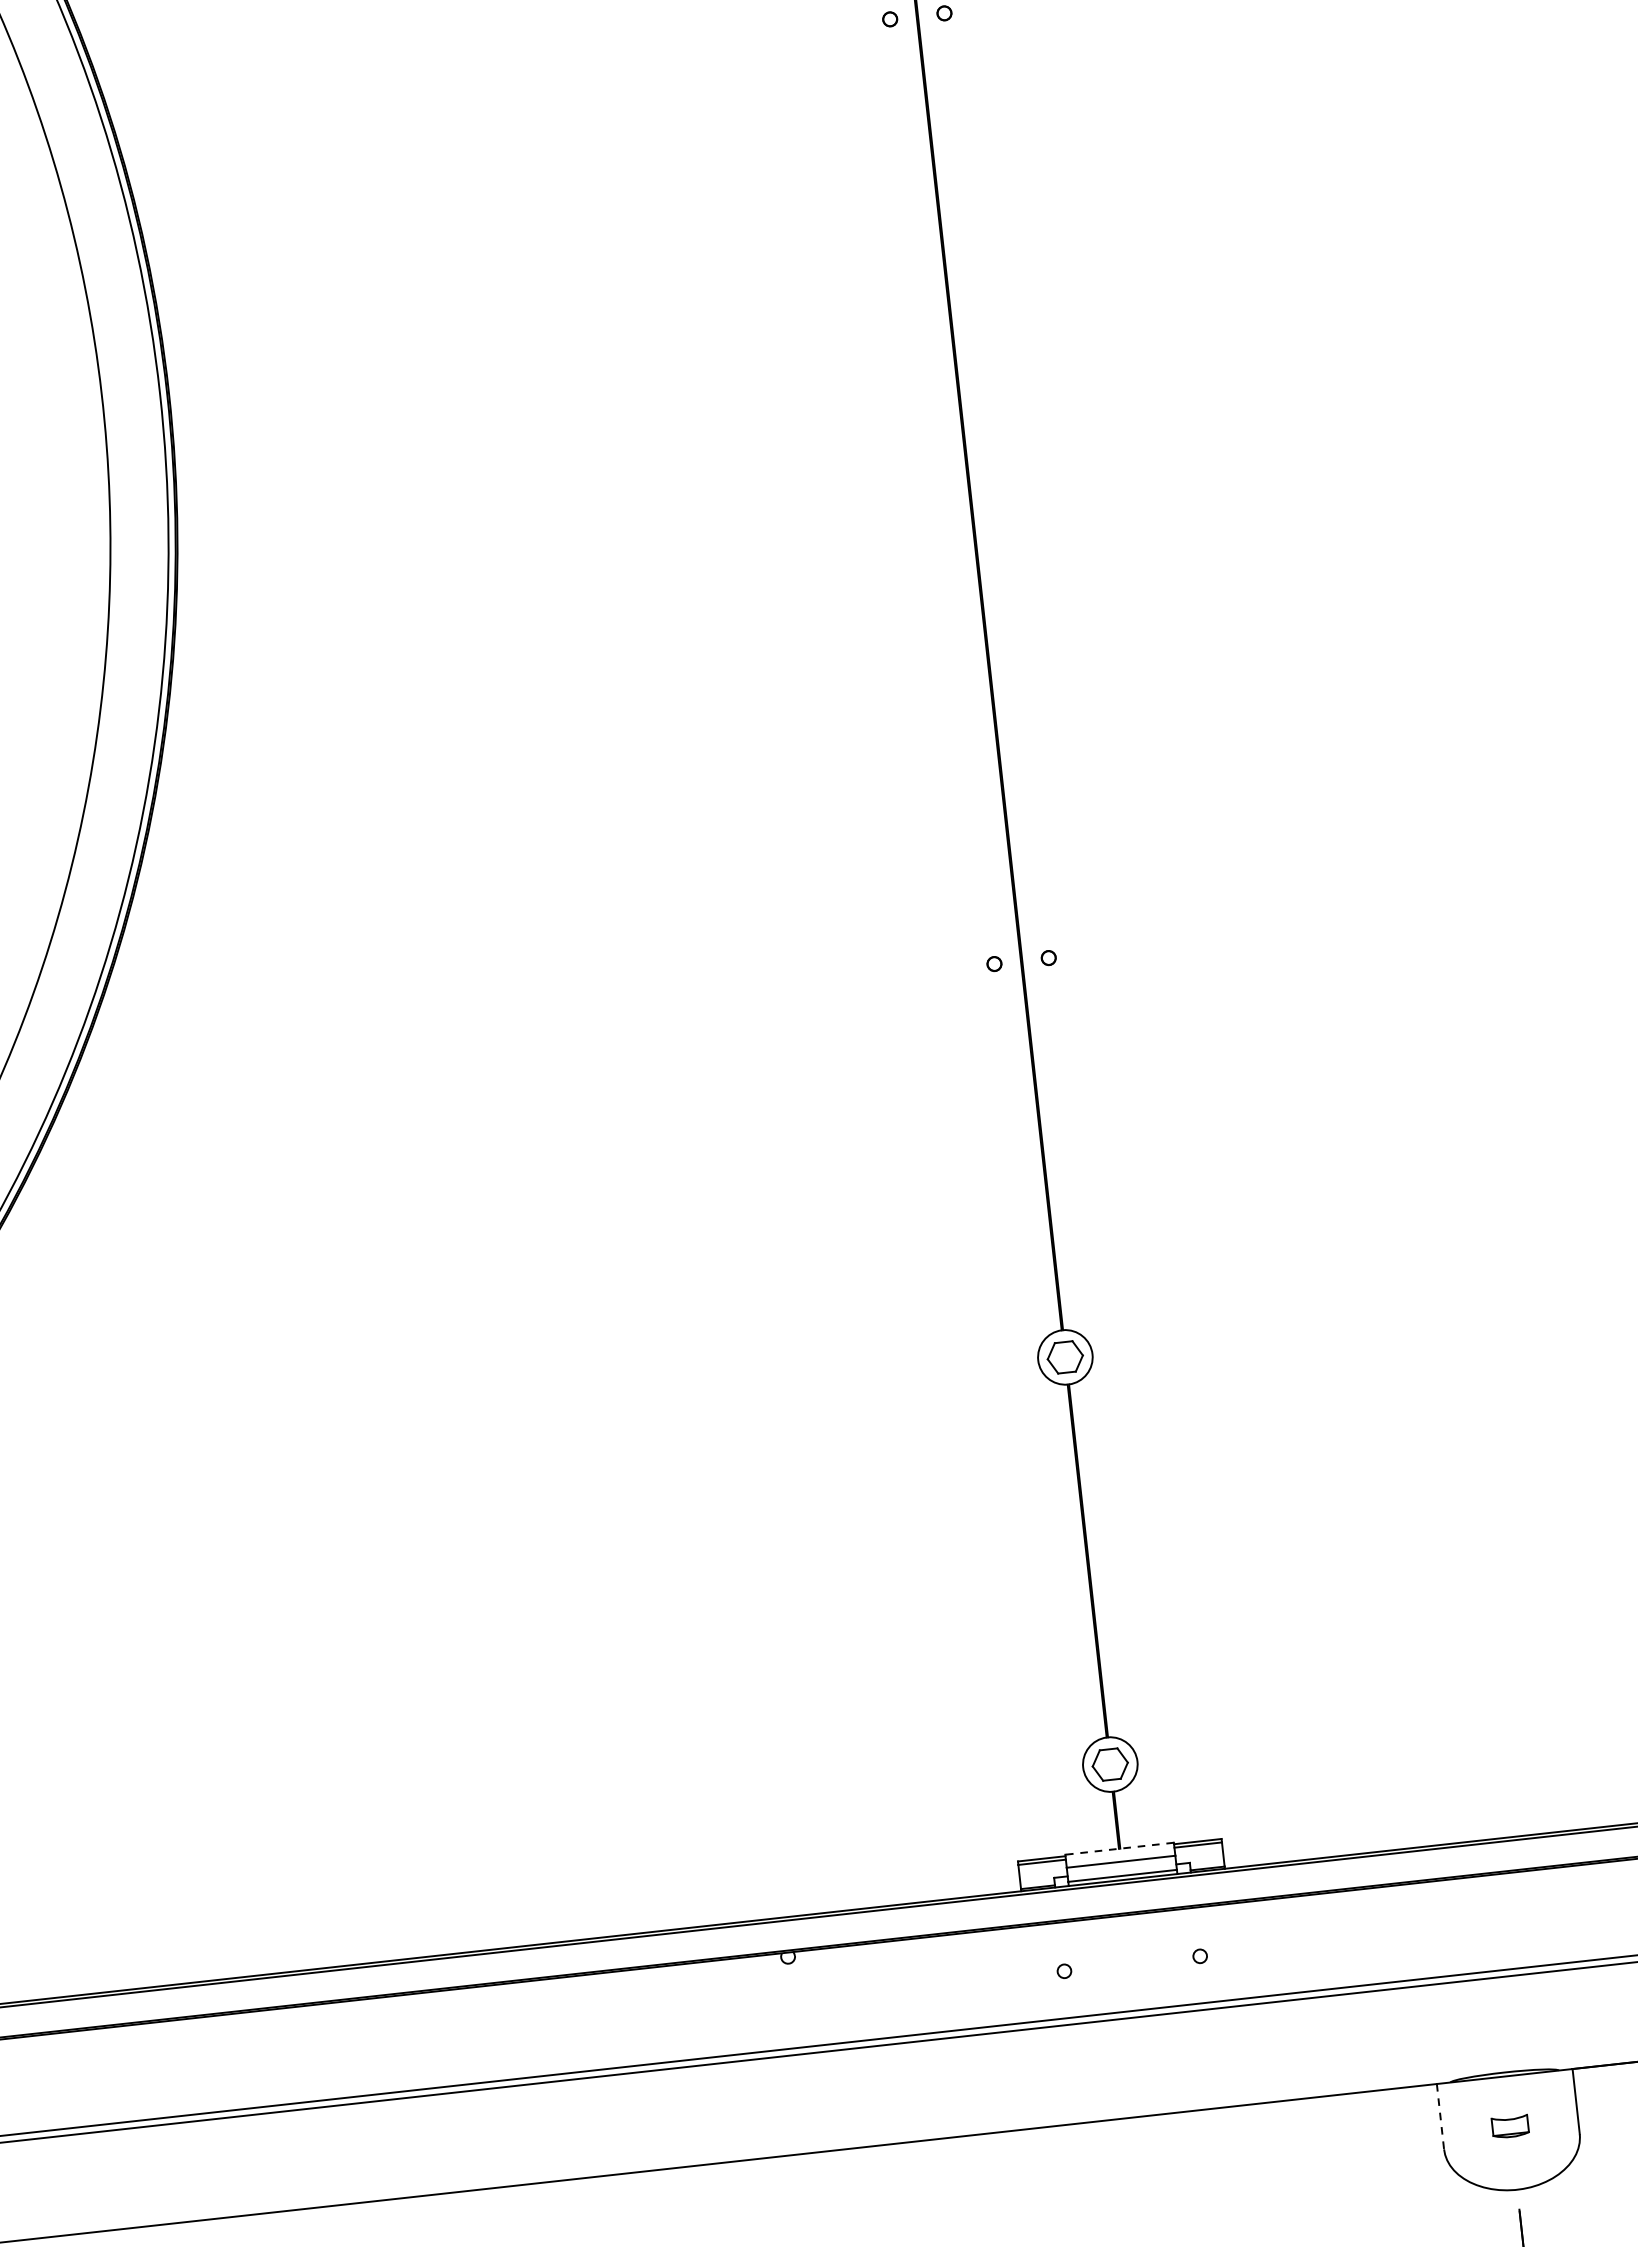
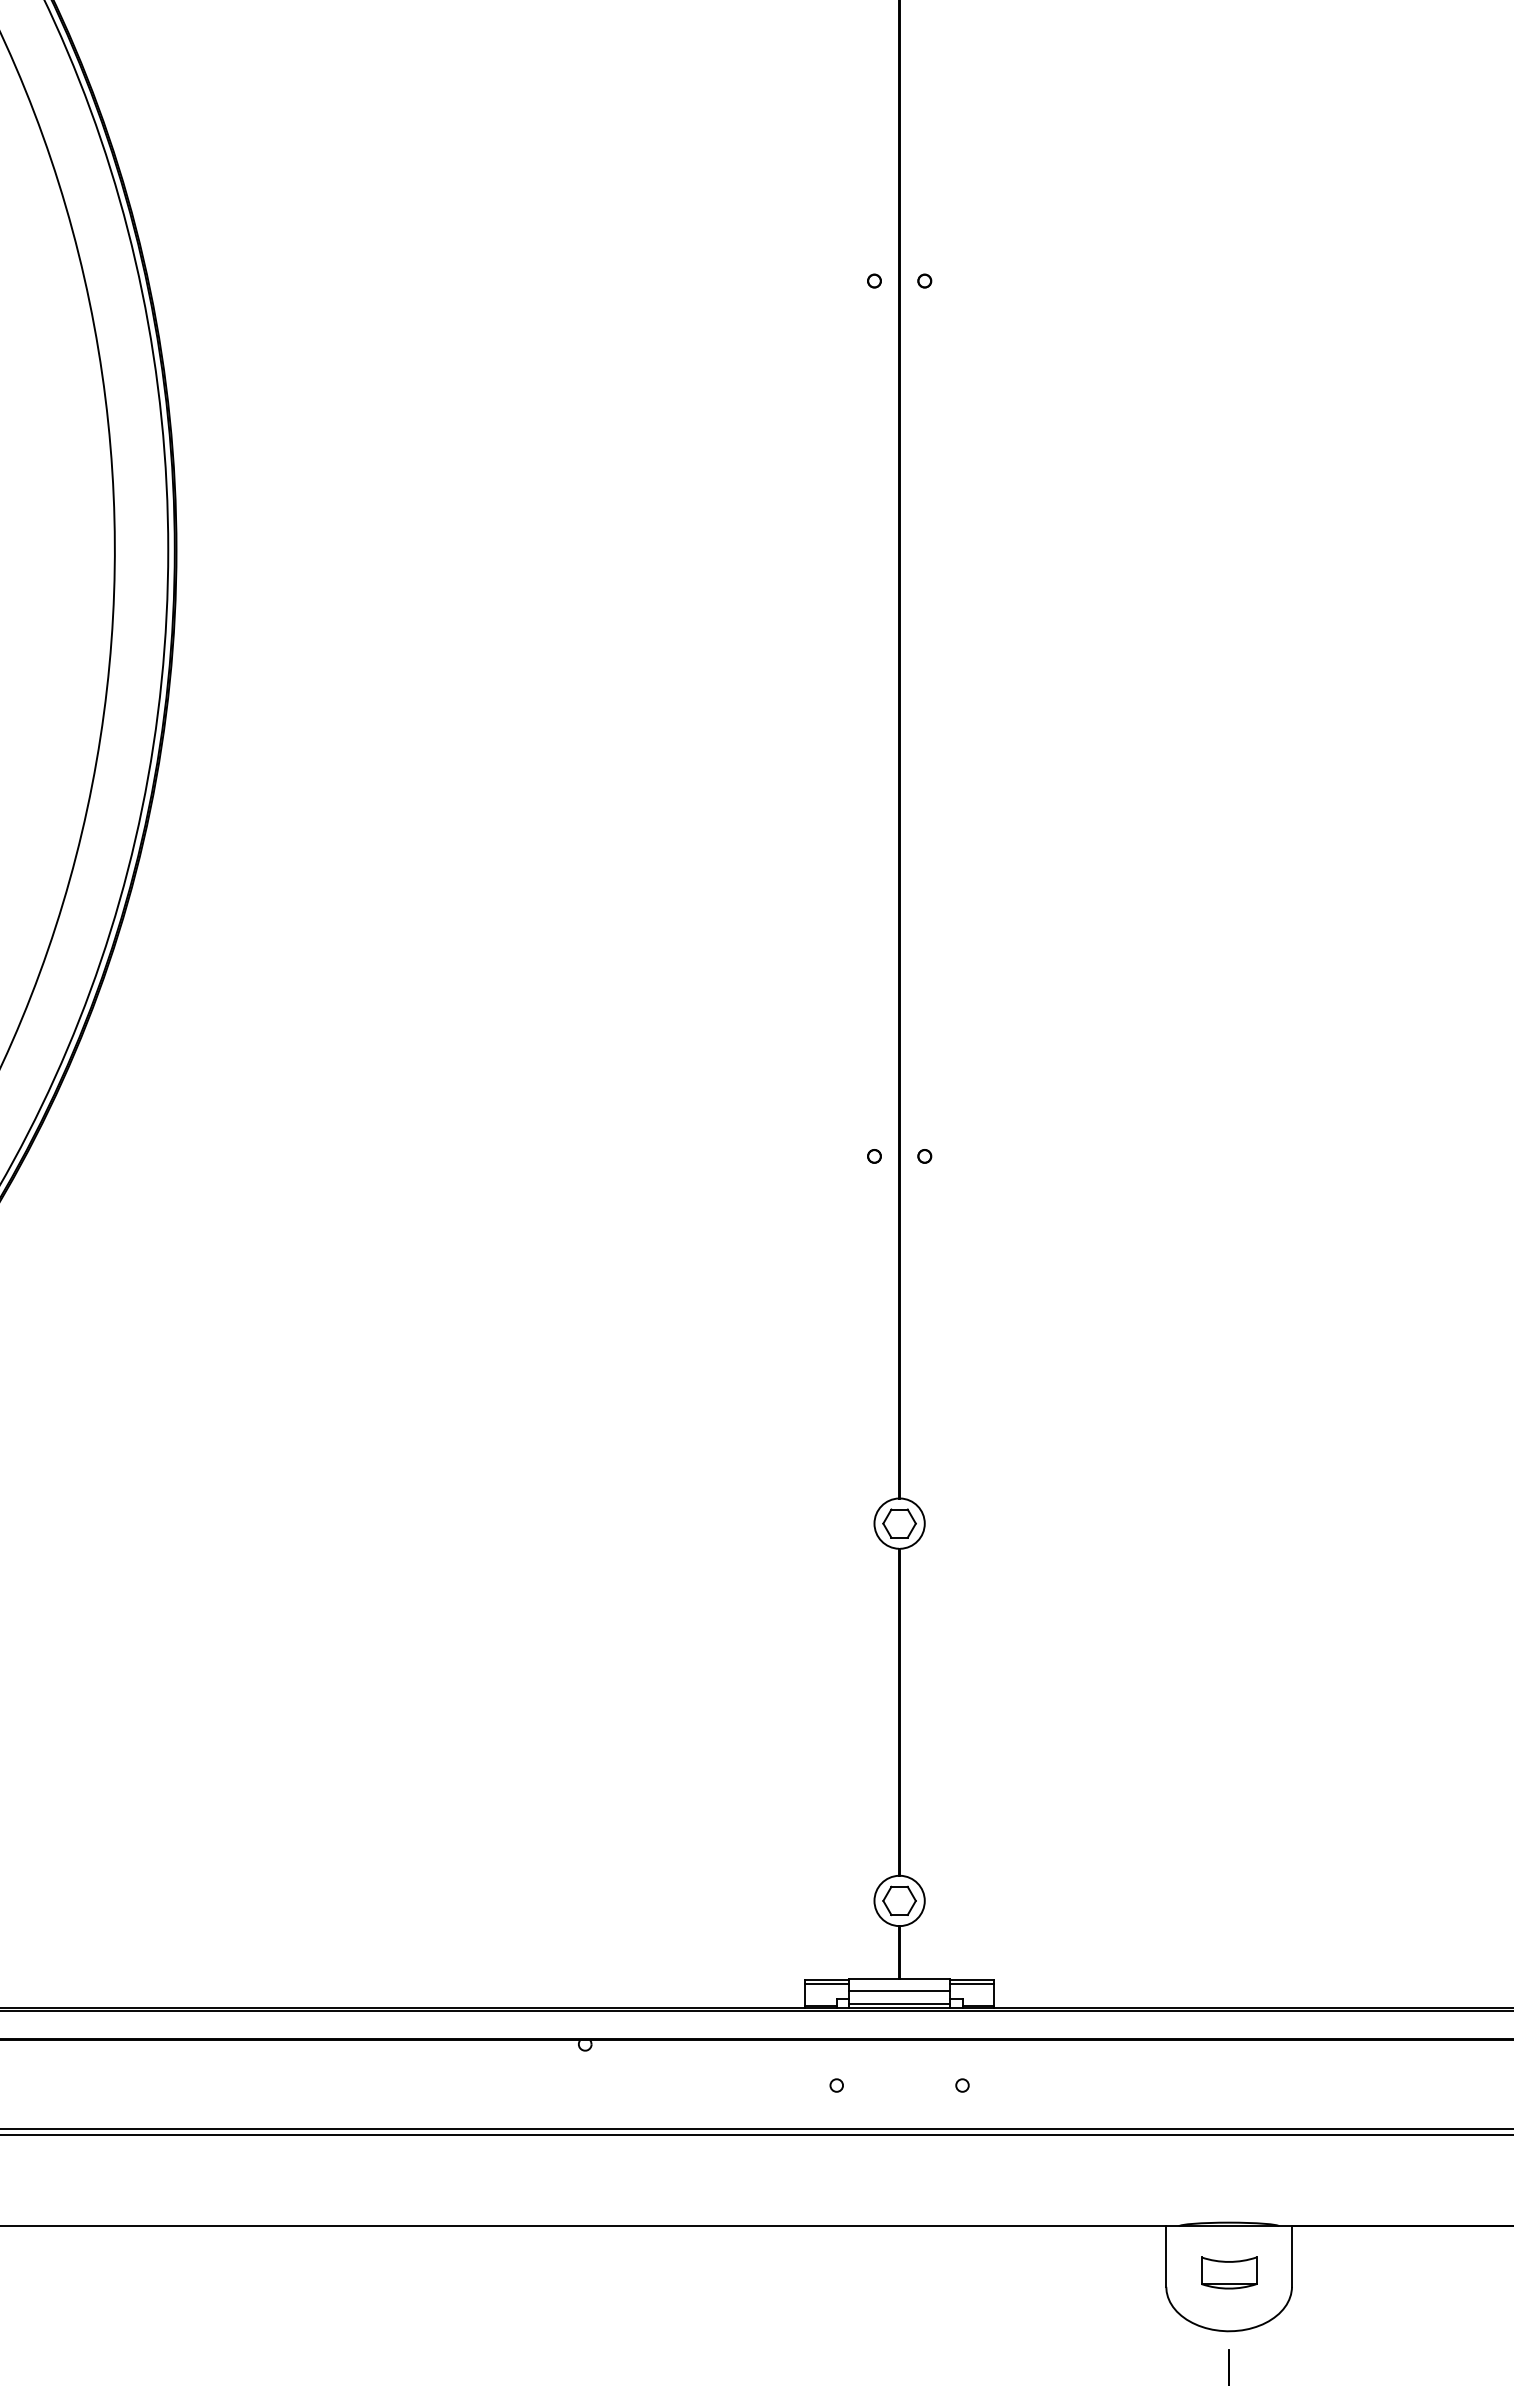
line: (1119, 1848) -> (899, 1978), dashed -> solid
line: (1440, 2117) -> (1166, 2257), dashed -> solid
part: (1510, 2126) -> (1229, 2272), size x1.67

